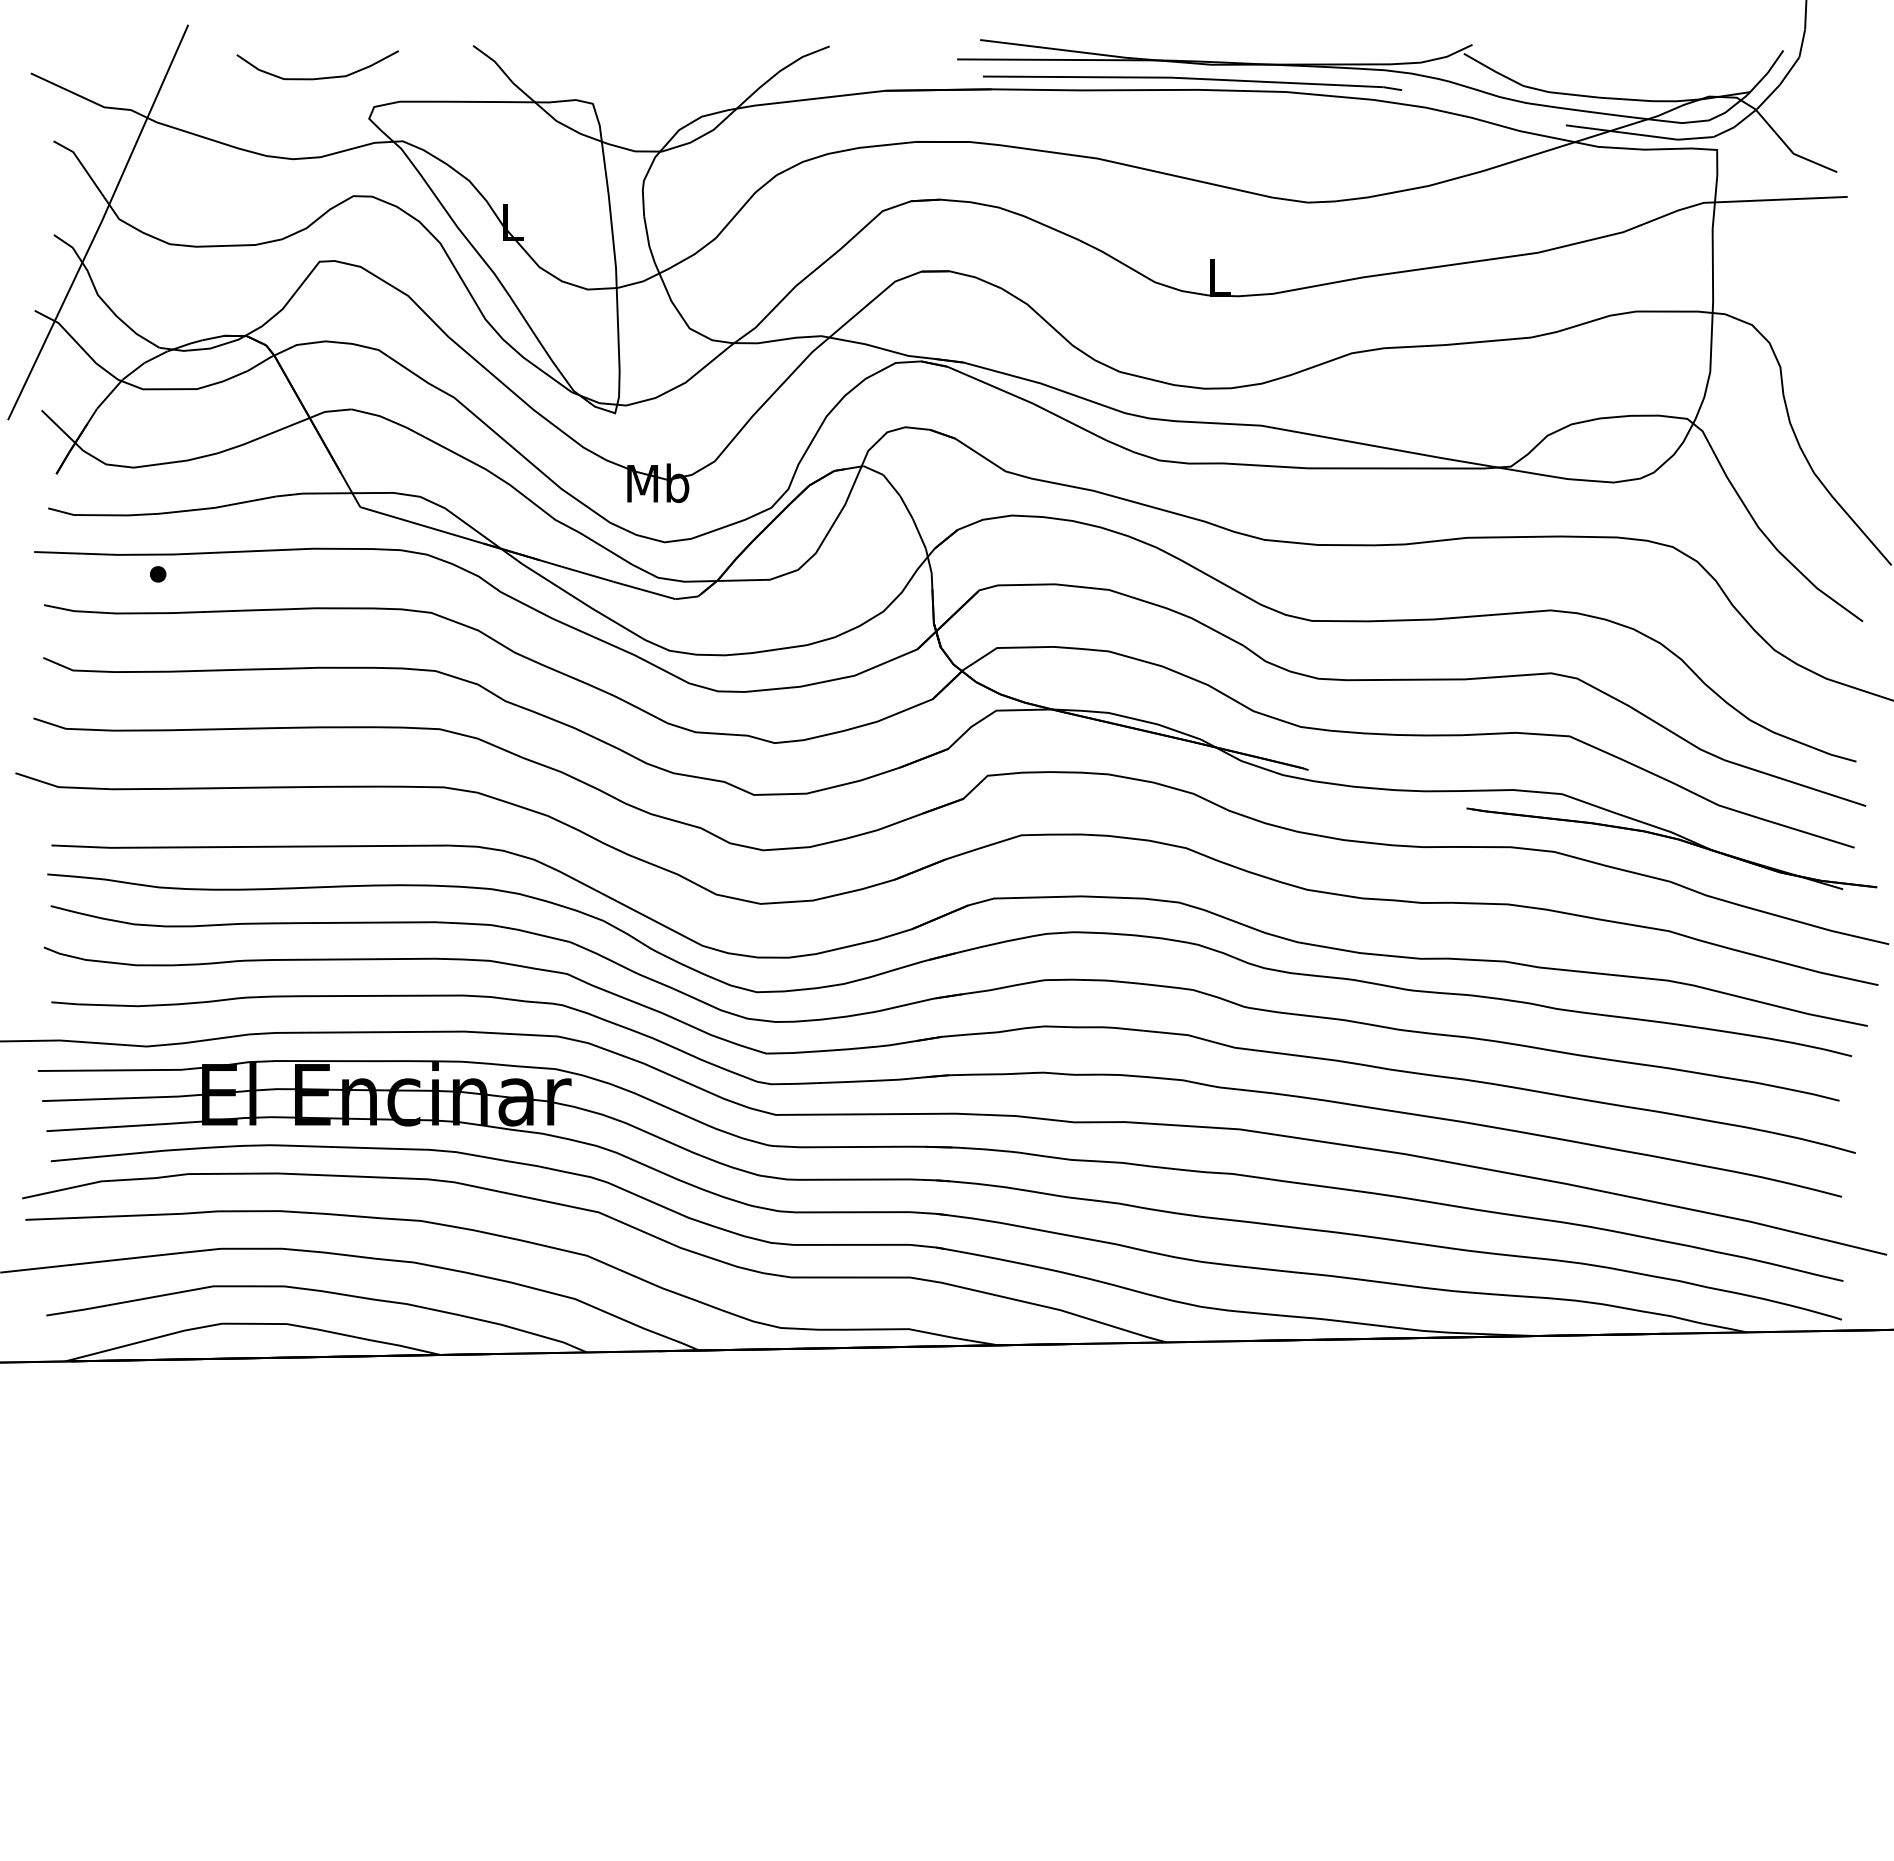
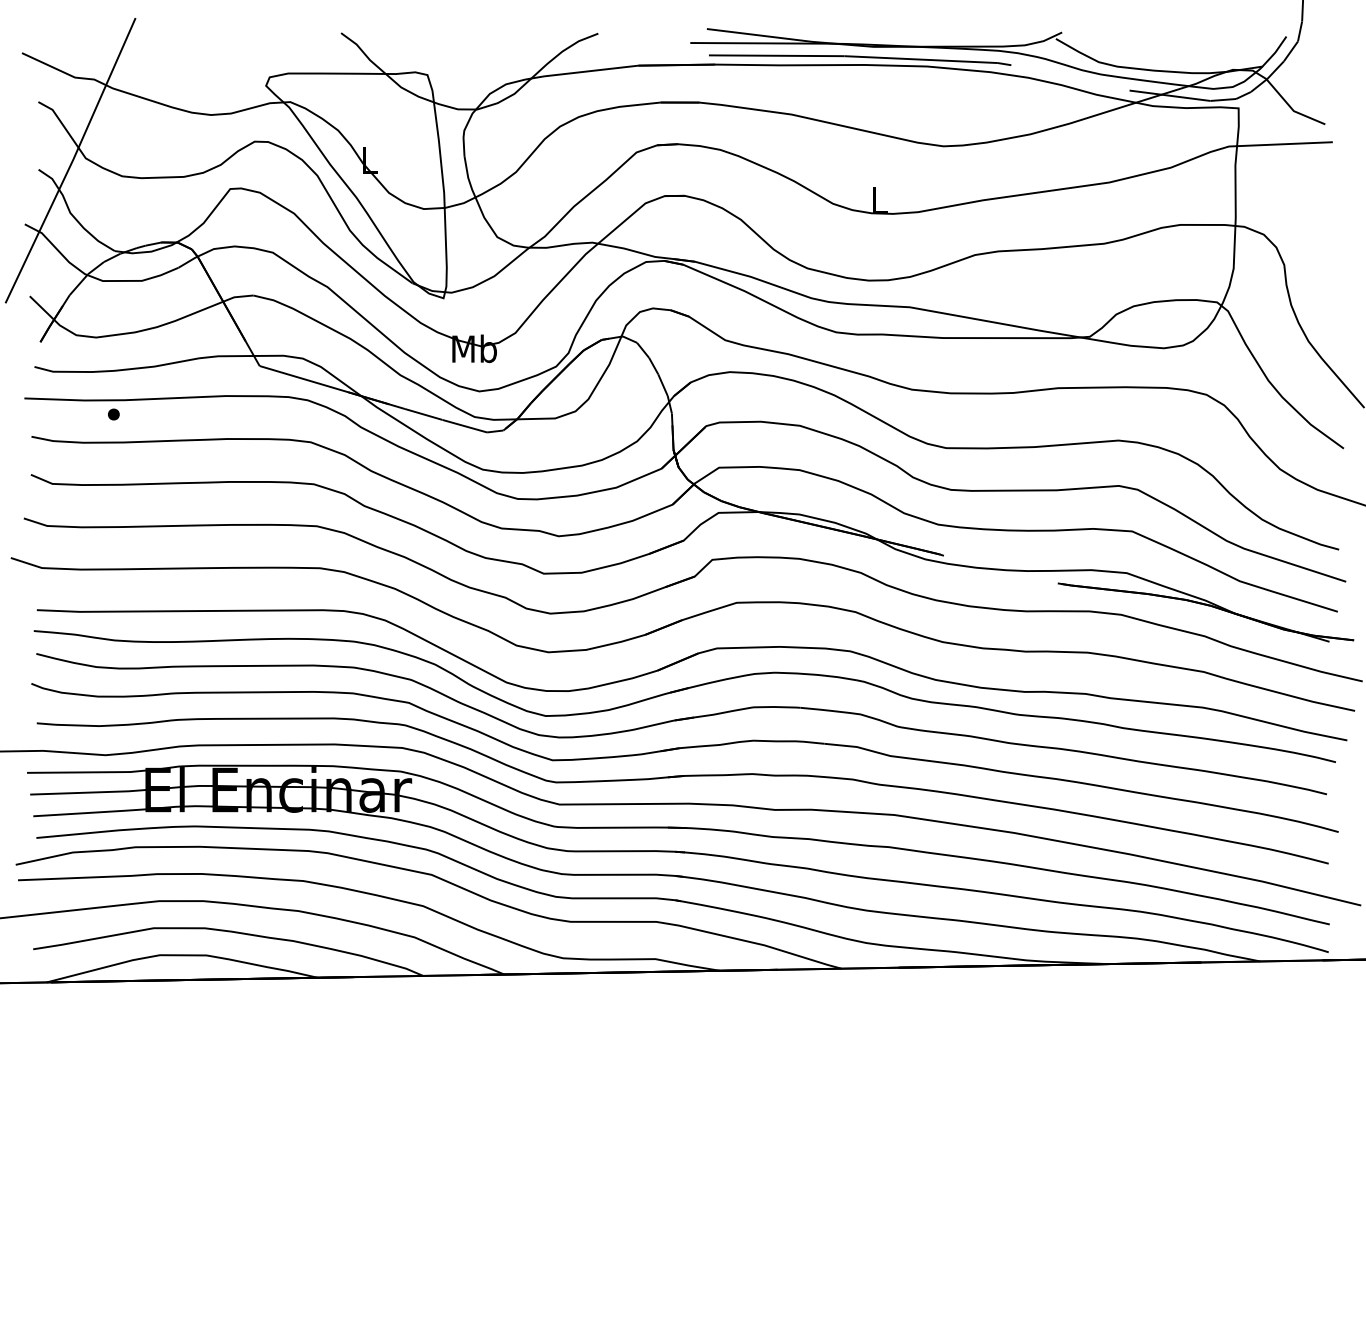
curve: (318, 77) -> (229, 56), removed

